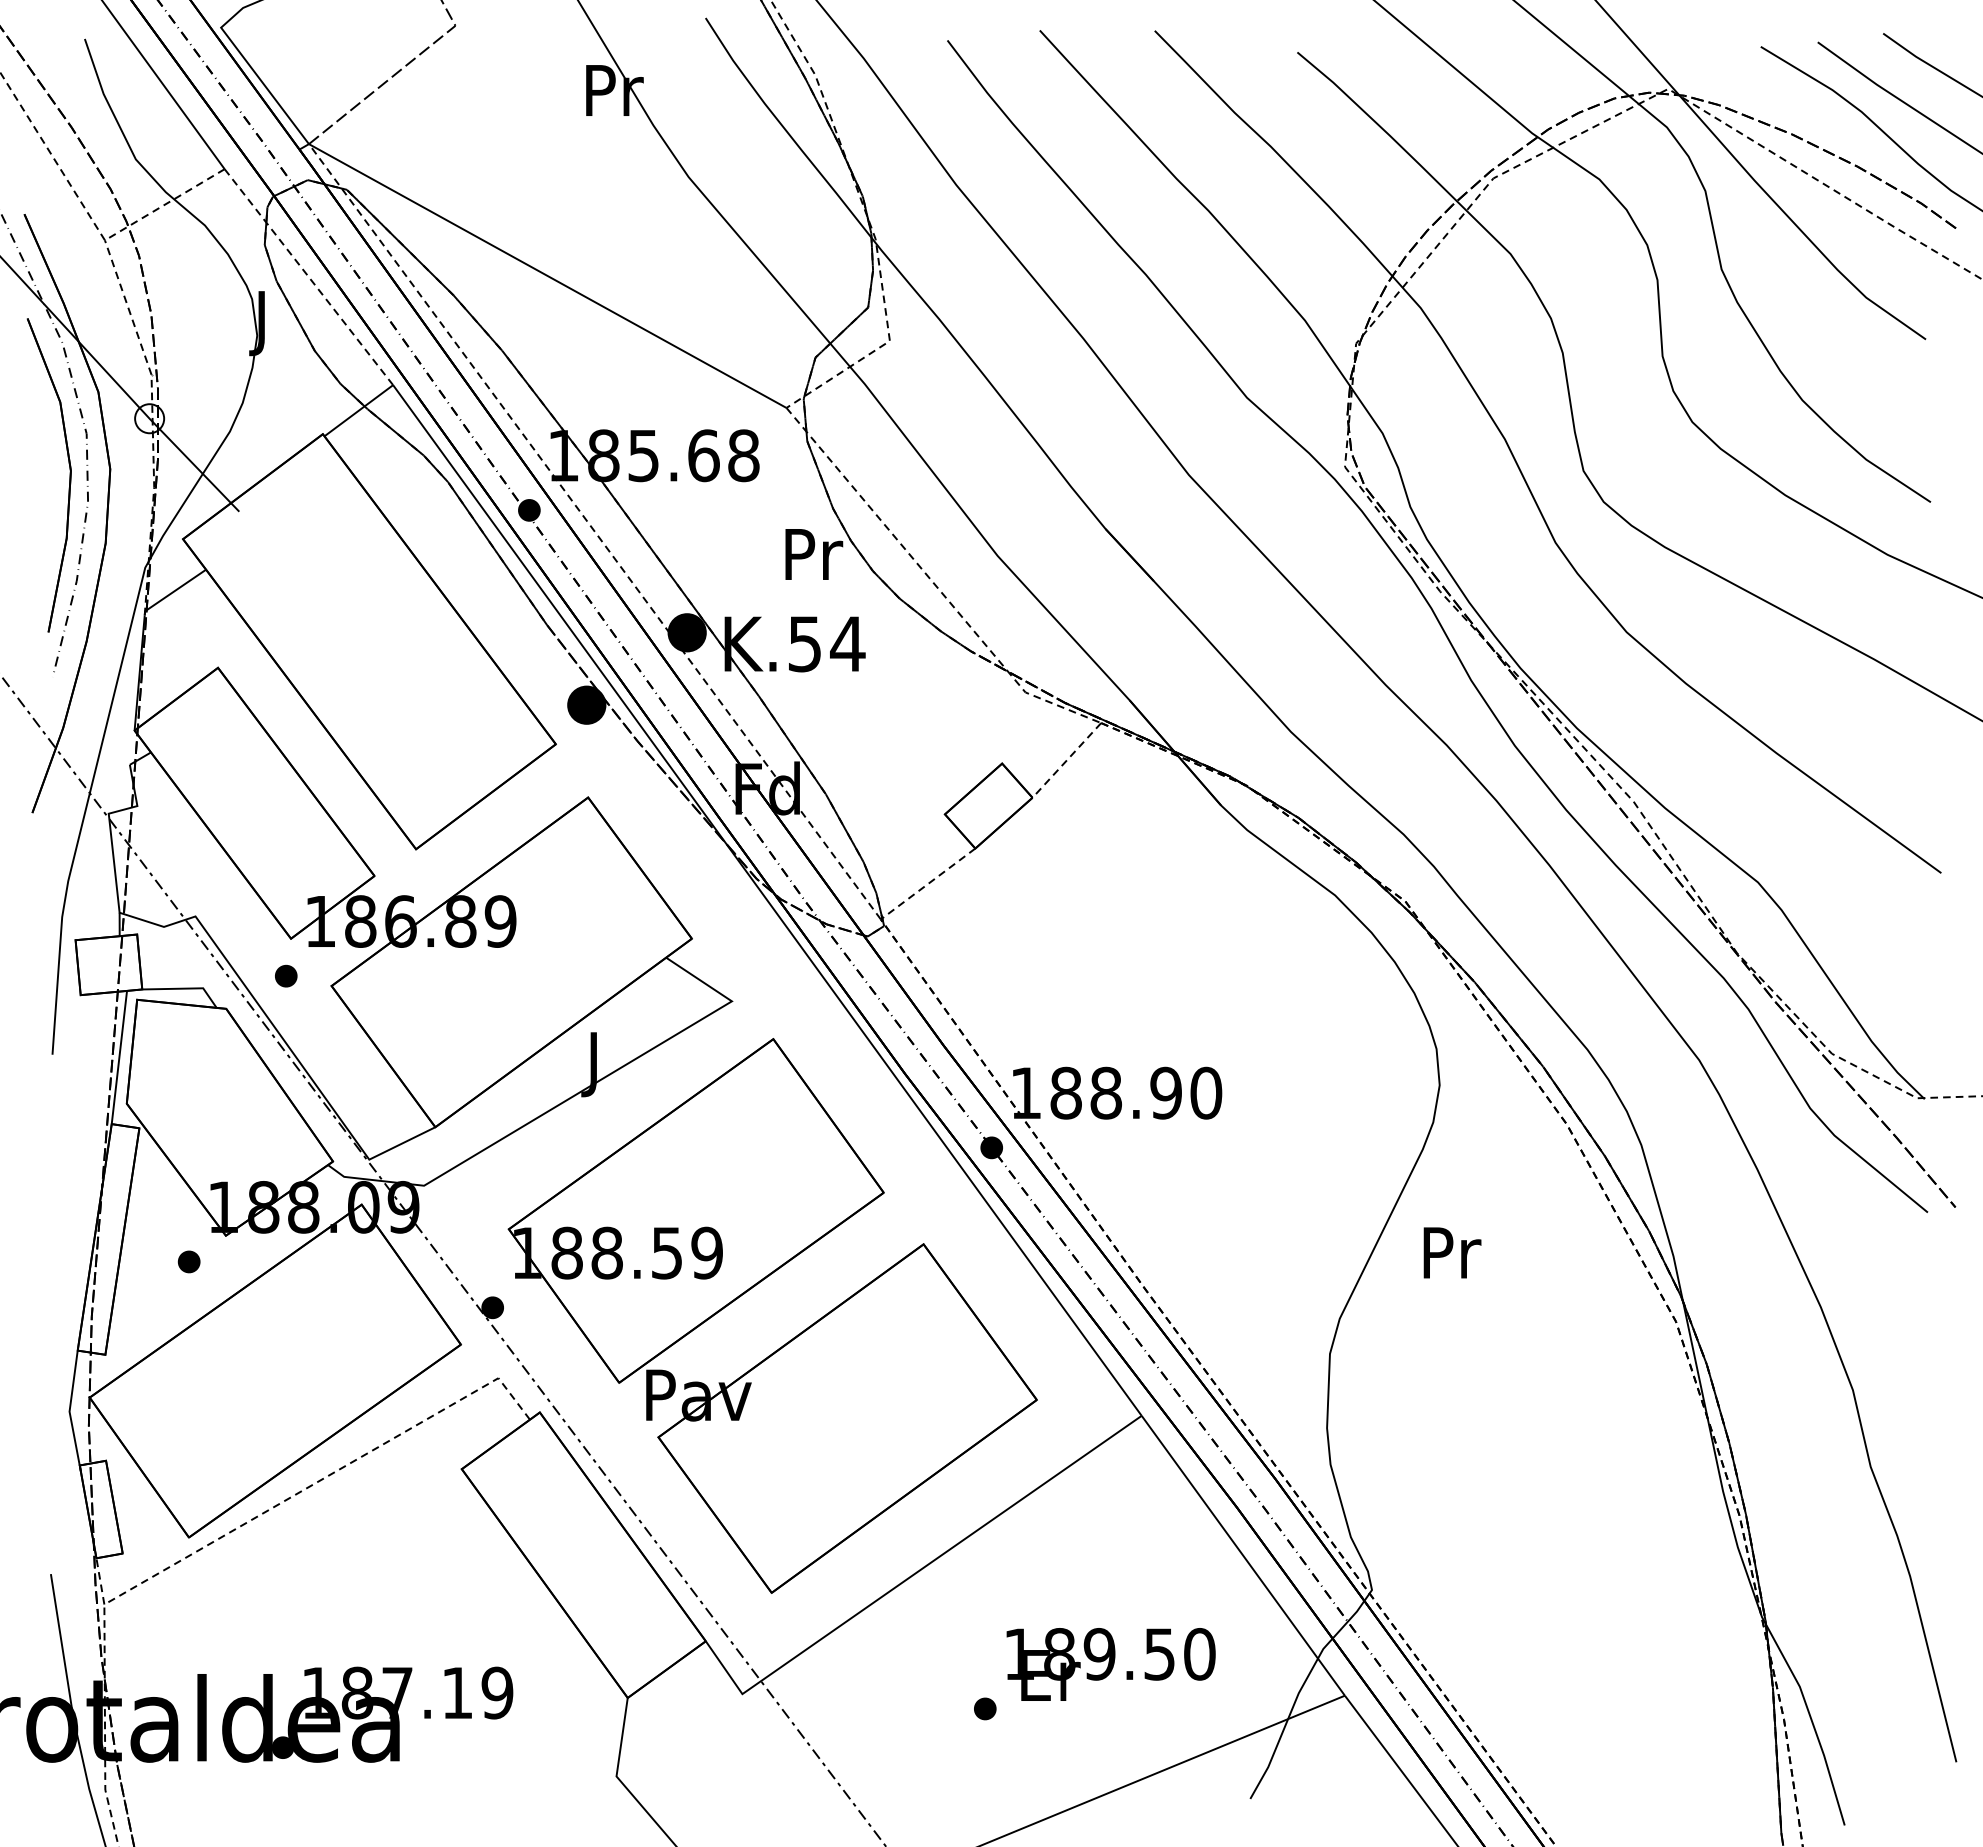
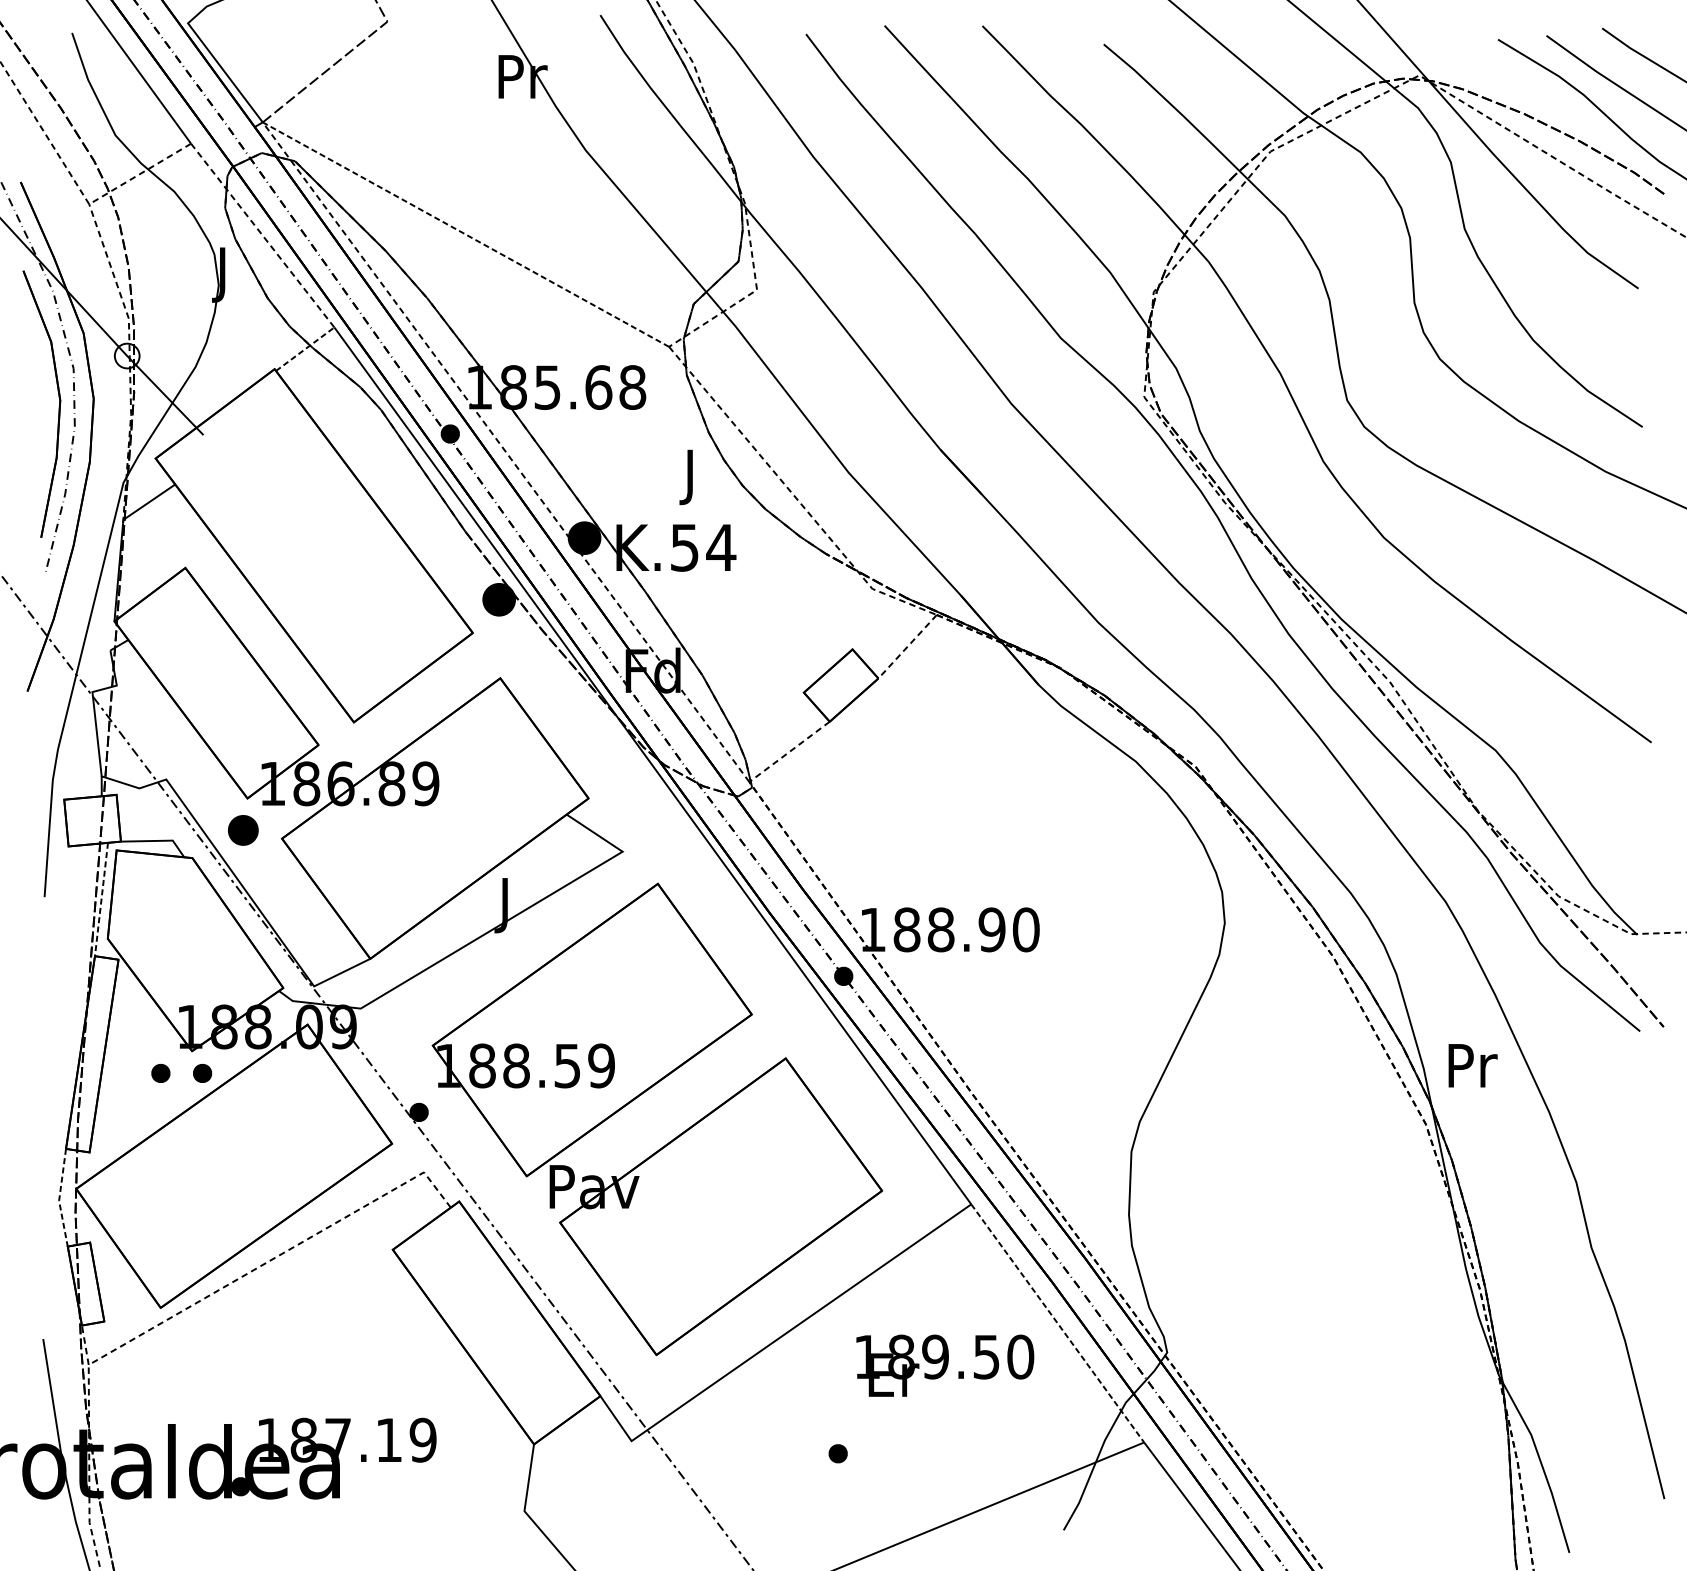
line: (547, 276) -> (465, 235), solid -> dashed
line: (358, 410) -> (304, 349), solid -> dashed
text: (814, 561) -> (692, 477), Pr -> J
part: (286, 975) -> (243, 829), size x1.6
line: (119, 1058) -> (101, 900), solid -> dashed
text: (1452, 1252) -> (1473, 1065), moved
part: (237, 1261) -> (201, 1073), added
line: (69, 1411) -> (59, 1200), solid -> dashed
line: (1243, 1555) -> (1057, 1323), solid -> dashed
text: (1110, 1664) -> (944, 1365), moved

